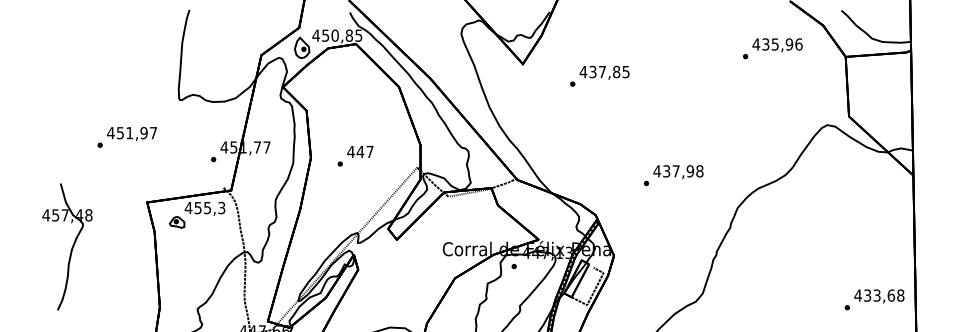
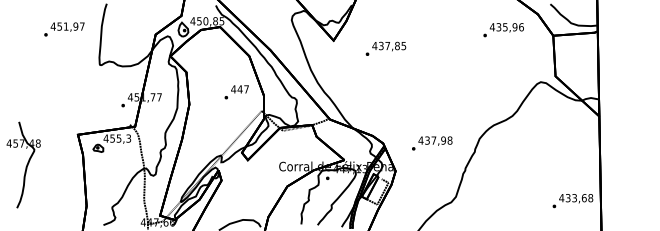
text: (127, 137) -> (64, 29), moved
text: (355, 156) -> (236, 92), moved
text: (674, 175) -> (432, 143), moved

